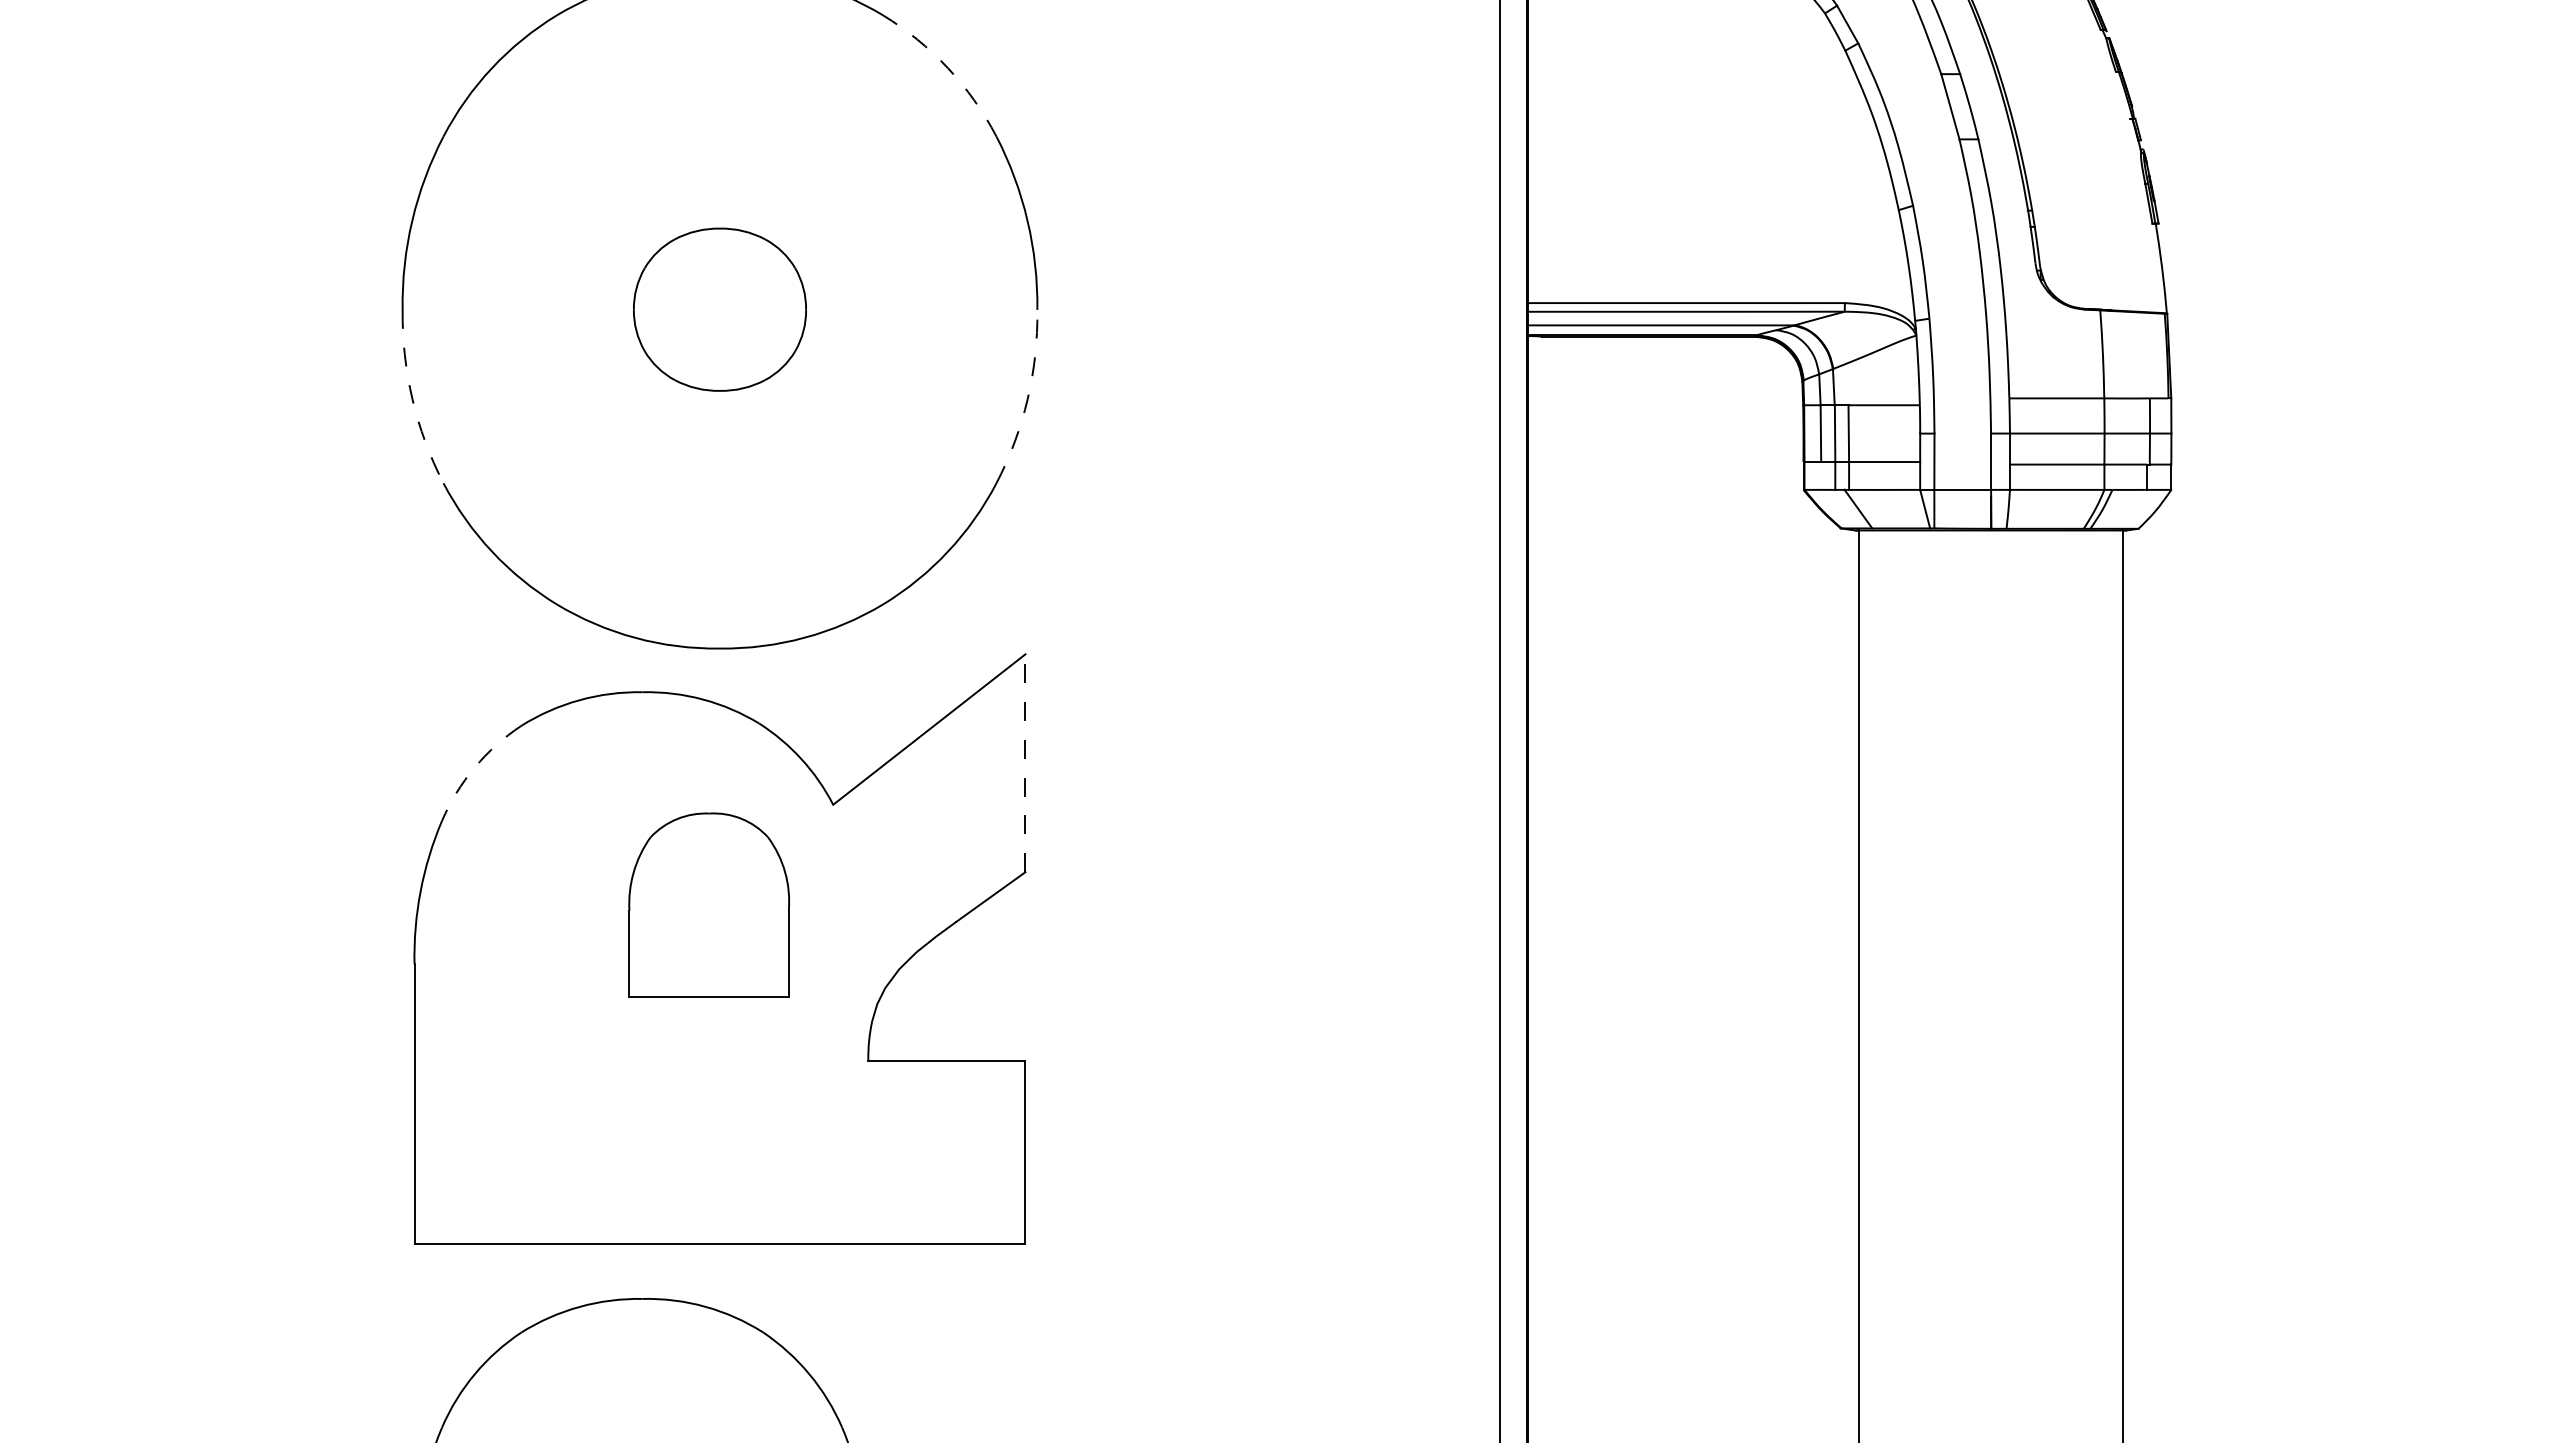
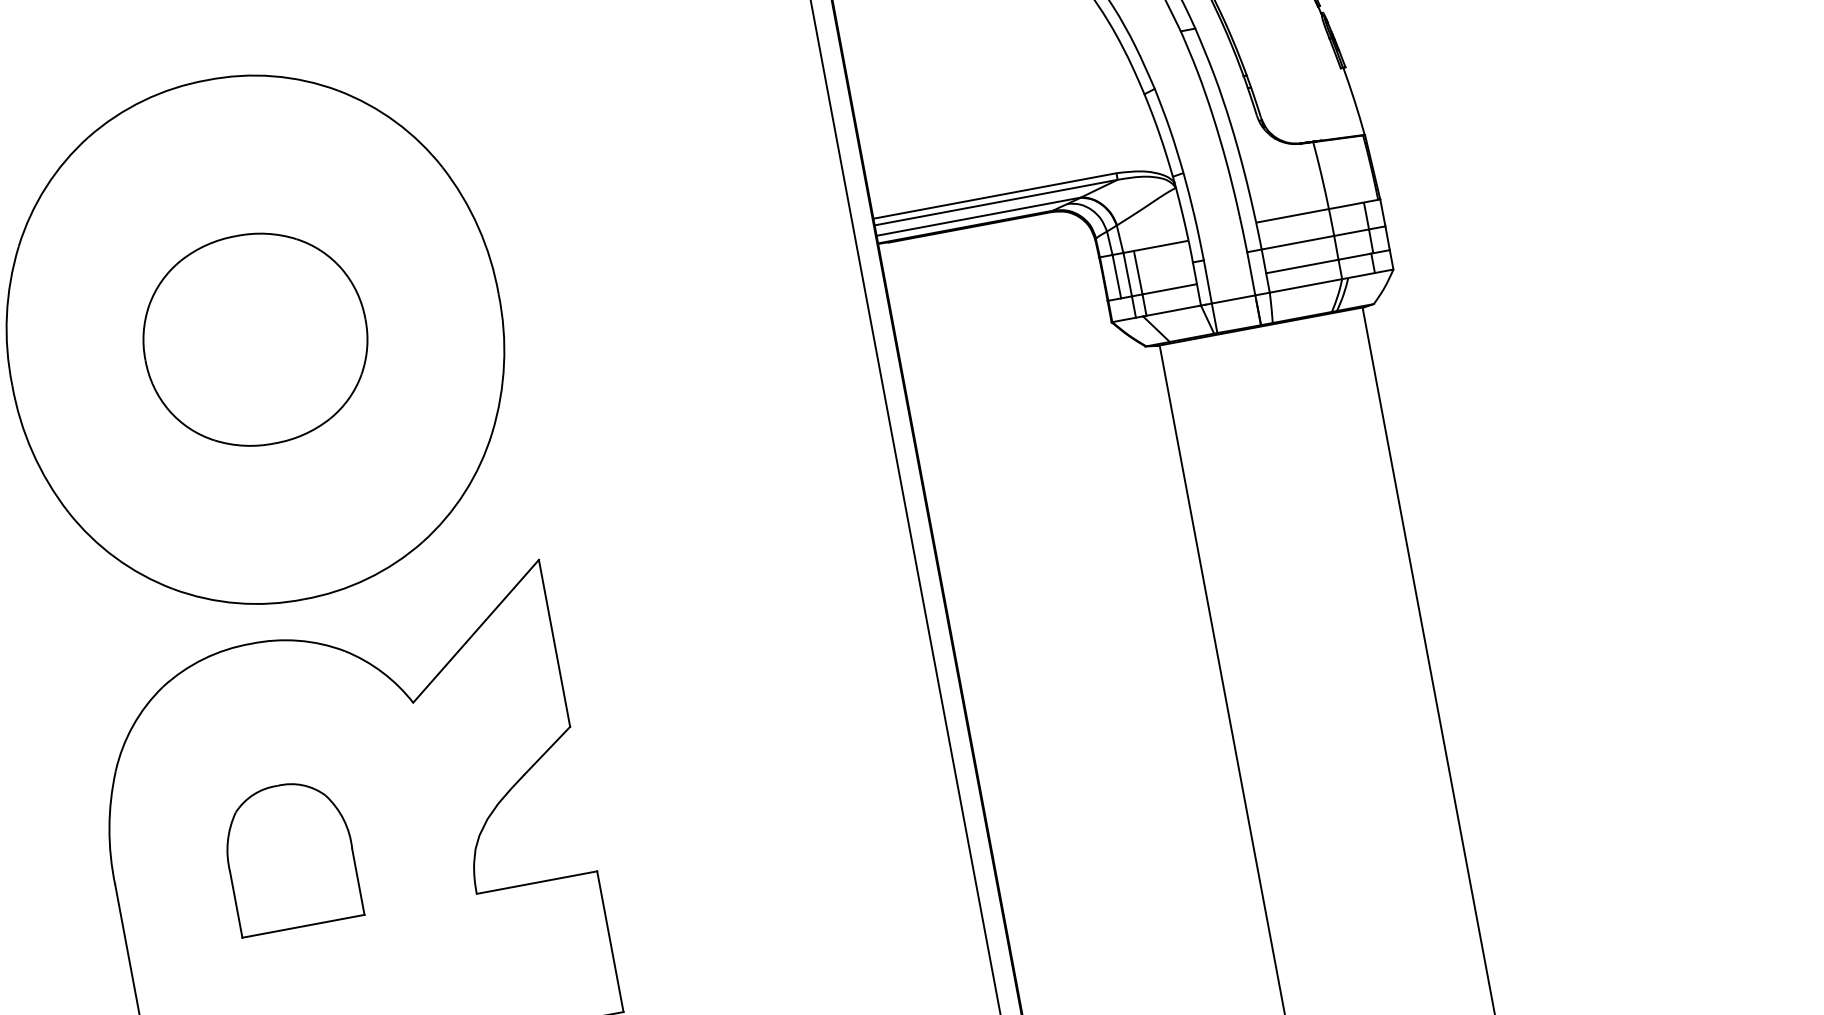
arc: (948, 68) -> (395, 122), dashed -> solid
part: (719, 309) -> (255, 339), size x1.67
arc: (412, 399) -> (32, 452), dashed -> solid
arc: (1027, 399) -> (503, 364), dashed -> solid
line: (1025, 763) -> (554, 643), dashed -> solid
arc: (474, 767) -> (132, 725), dashed -> solid
part: (708, 904) -> (289, 855), moved

